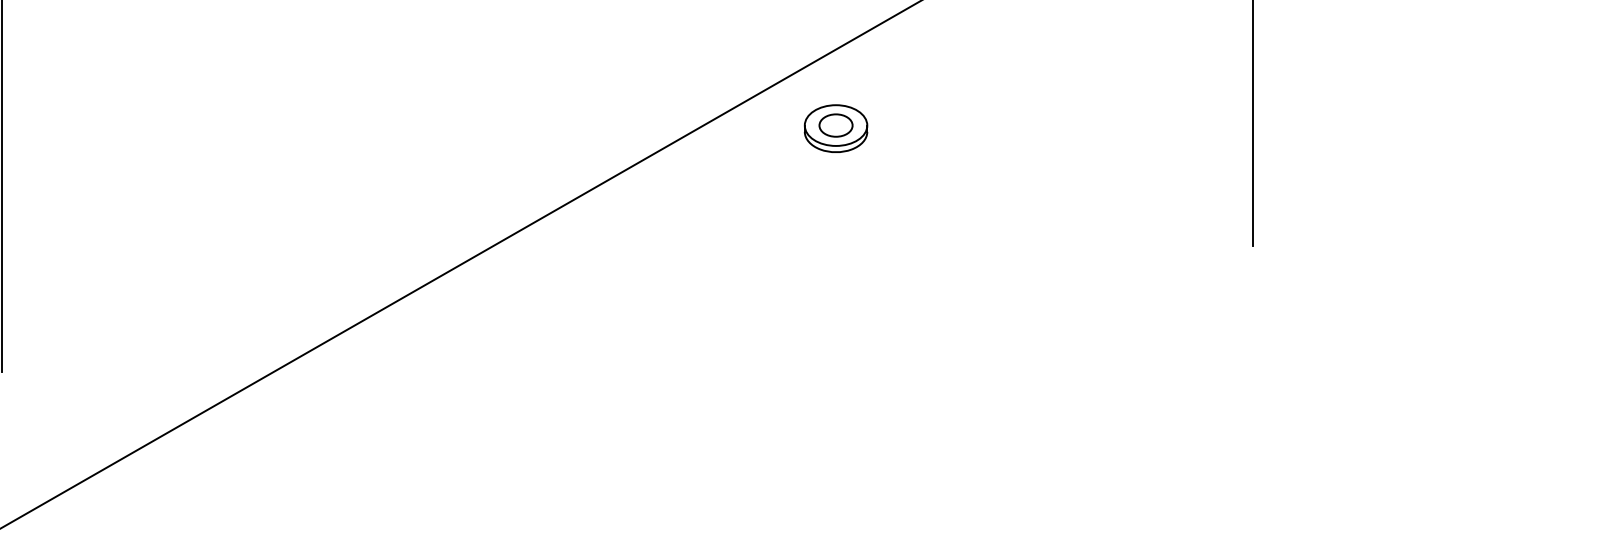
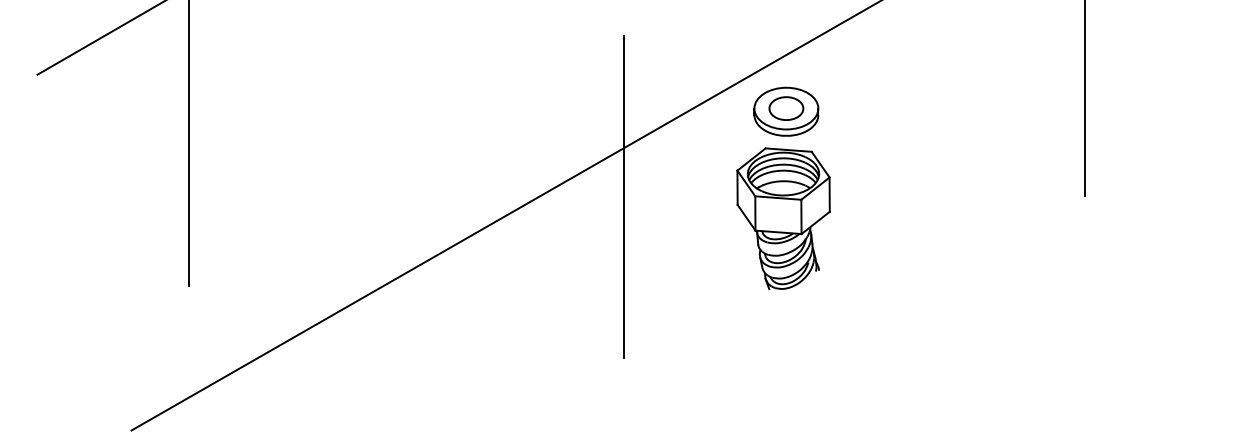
part: (836, 128) -> (786, 111), size x1.43
line: (609, 247) -> (624, 196), added
part: (831, 277) -> (783, 218), added

